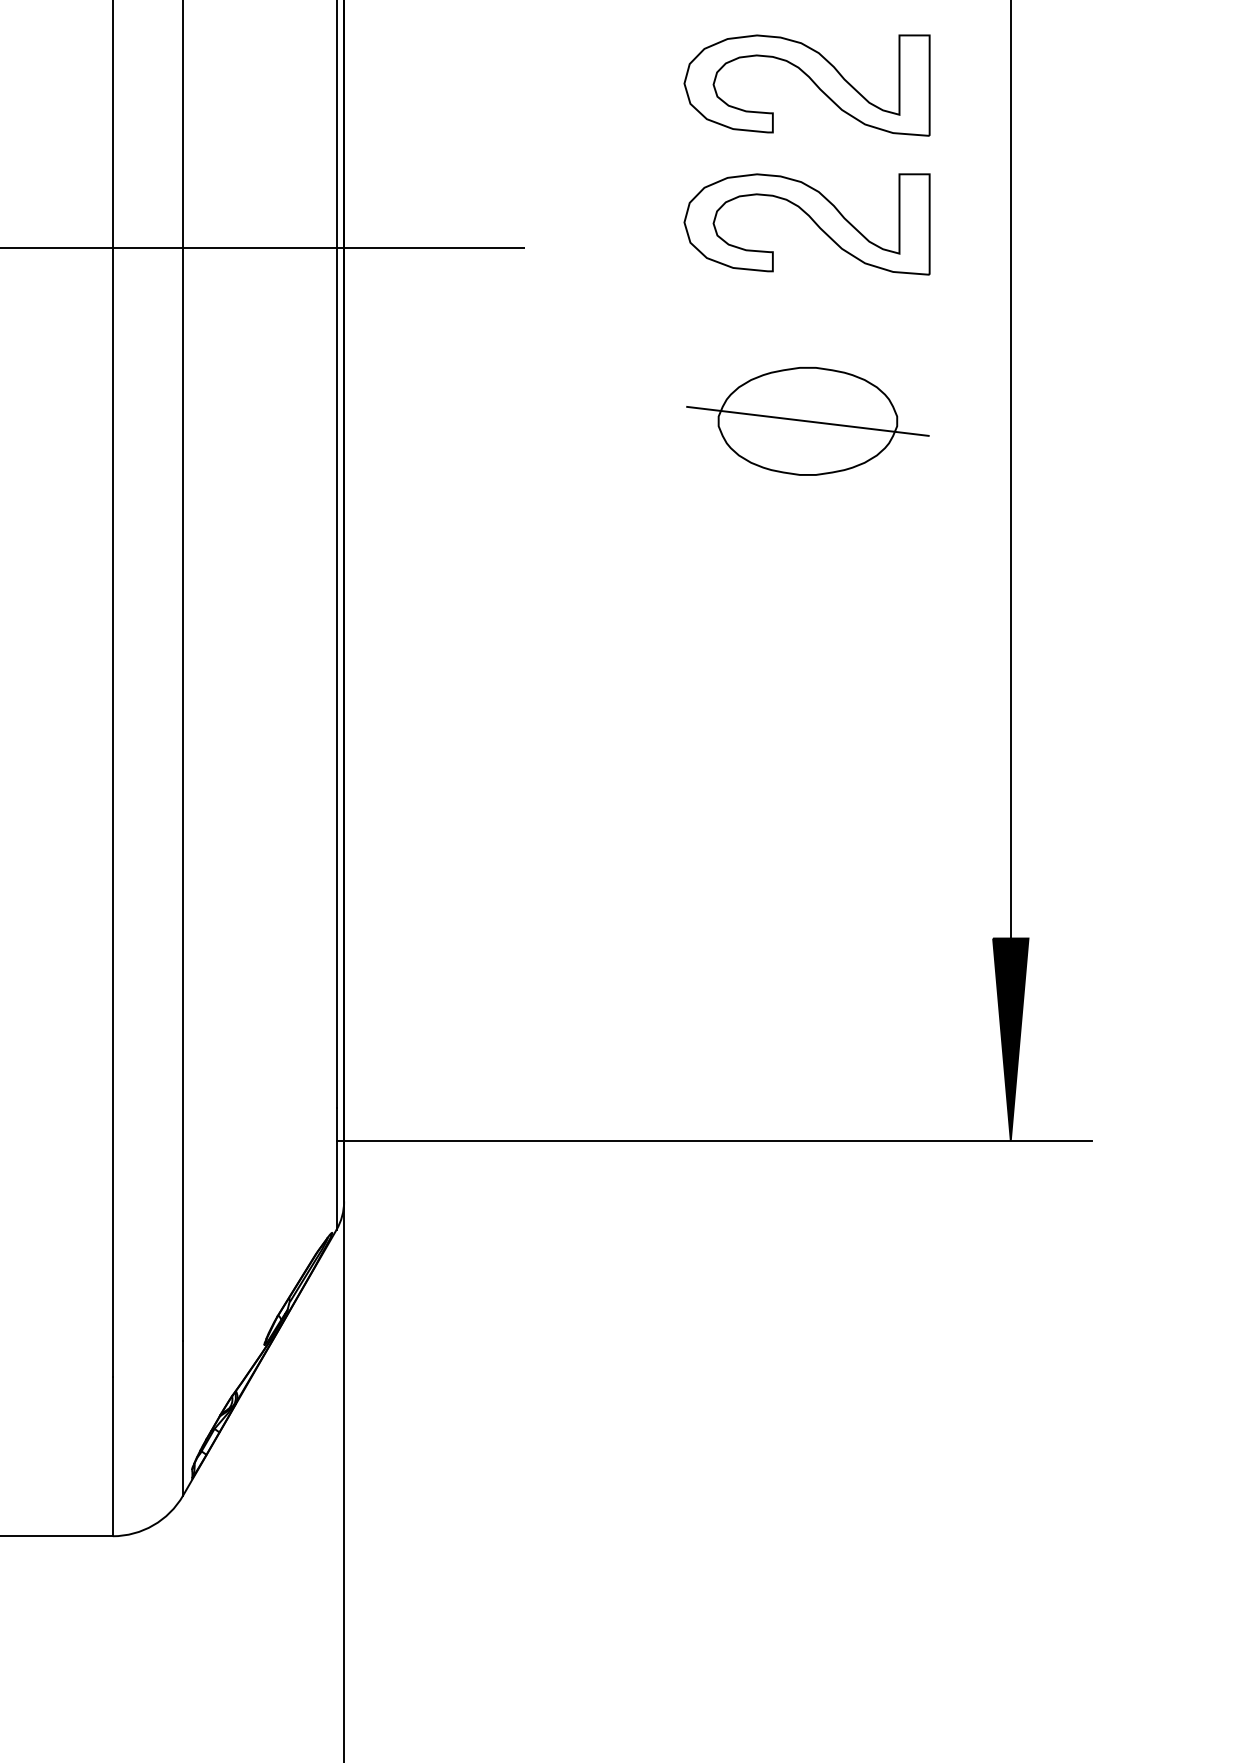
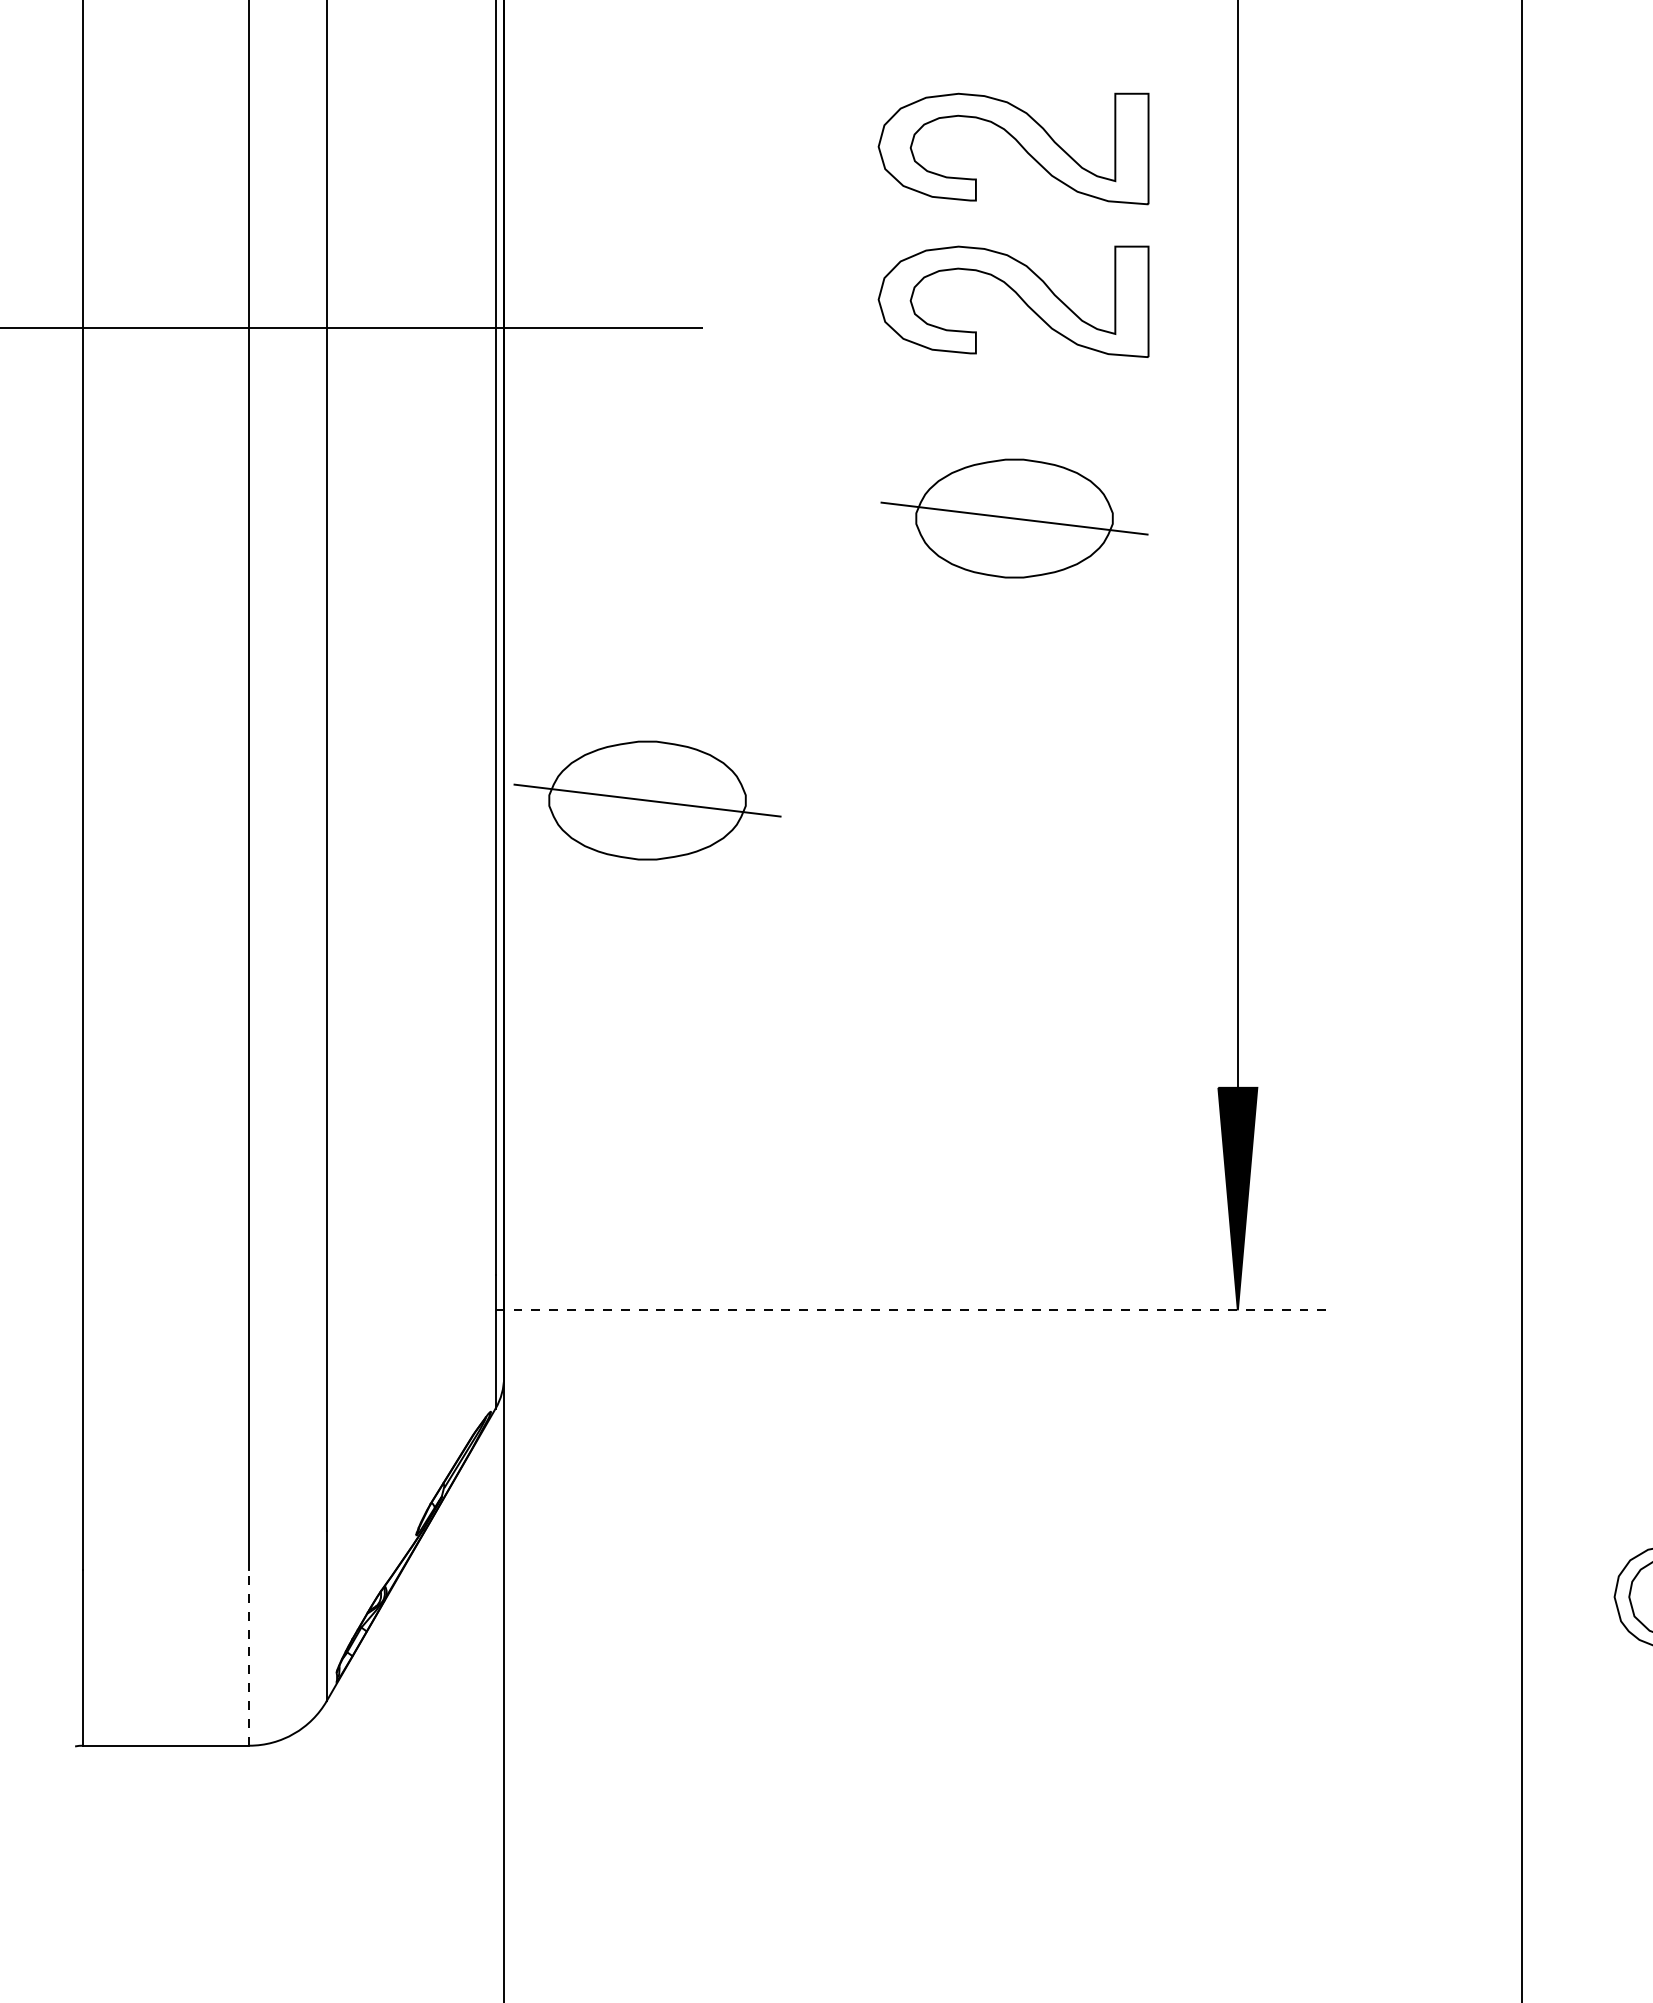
part: (474, 677) -> (647, 800), added
line: (714, 1140) -> (911, 1310), solid -> dashed
line: (112, 1456) -> (249, 1657), solid -> dashed

